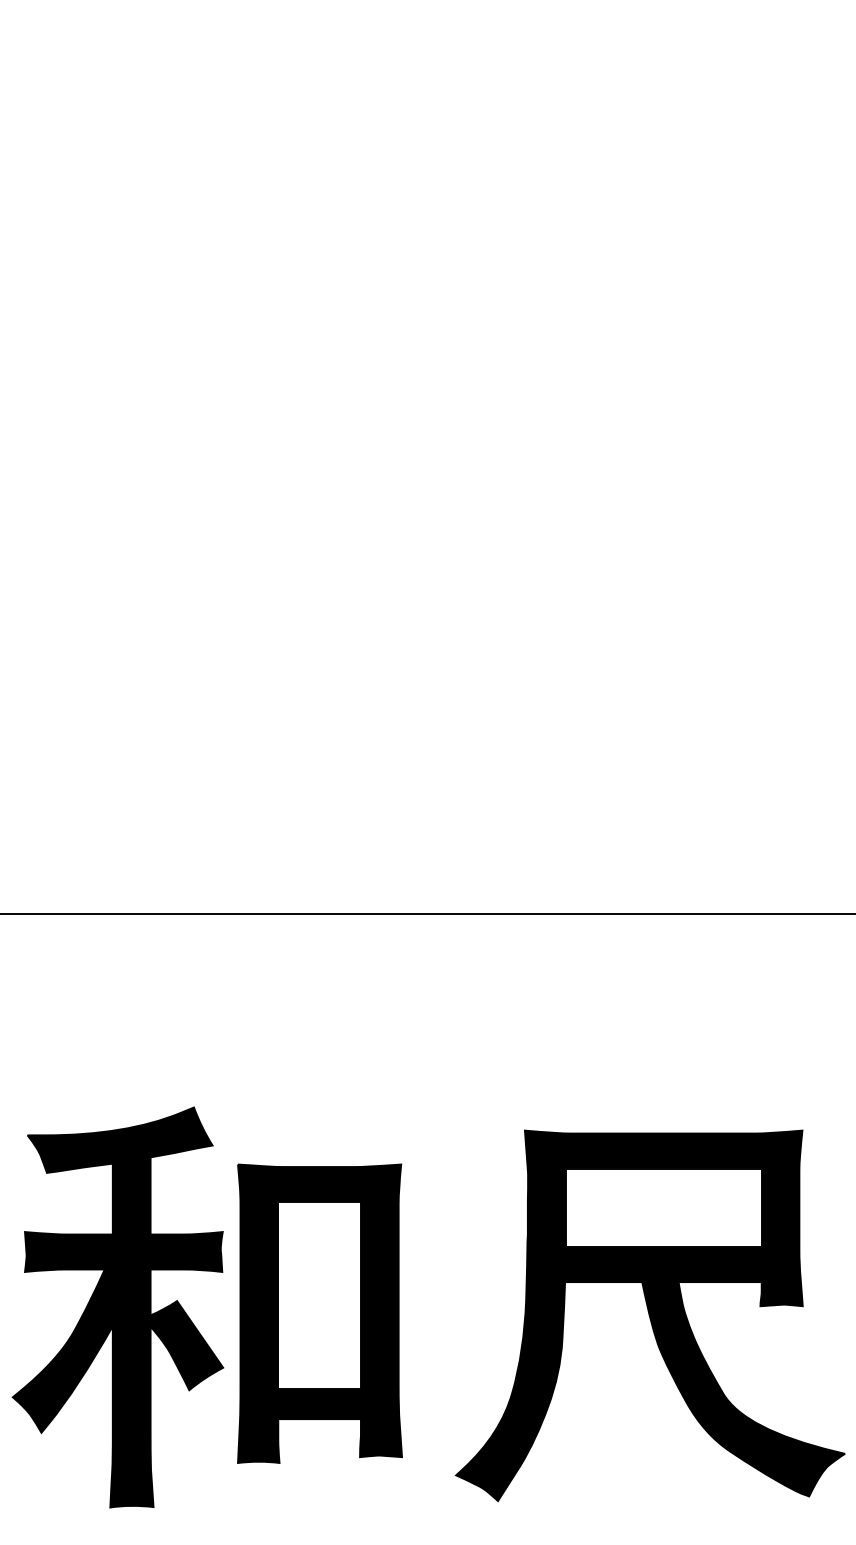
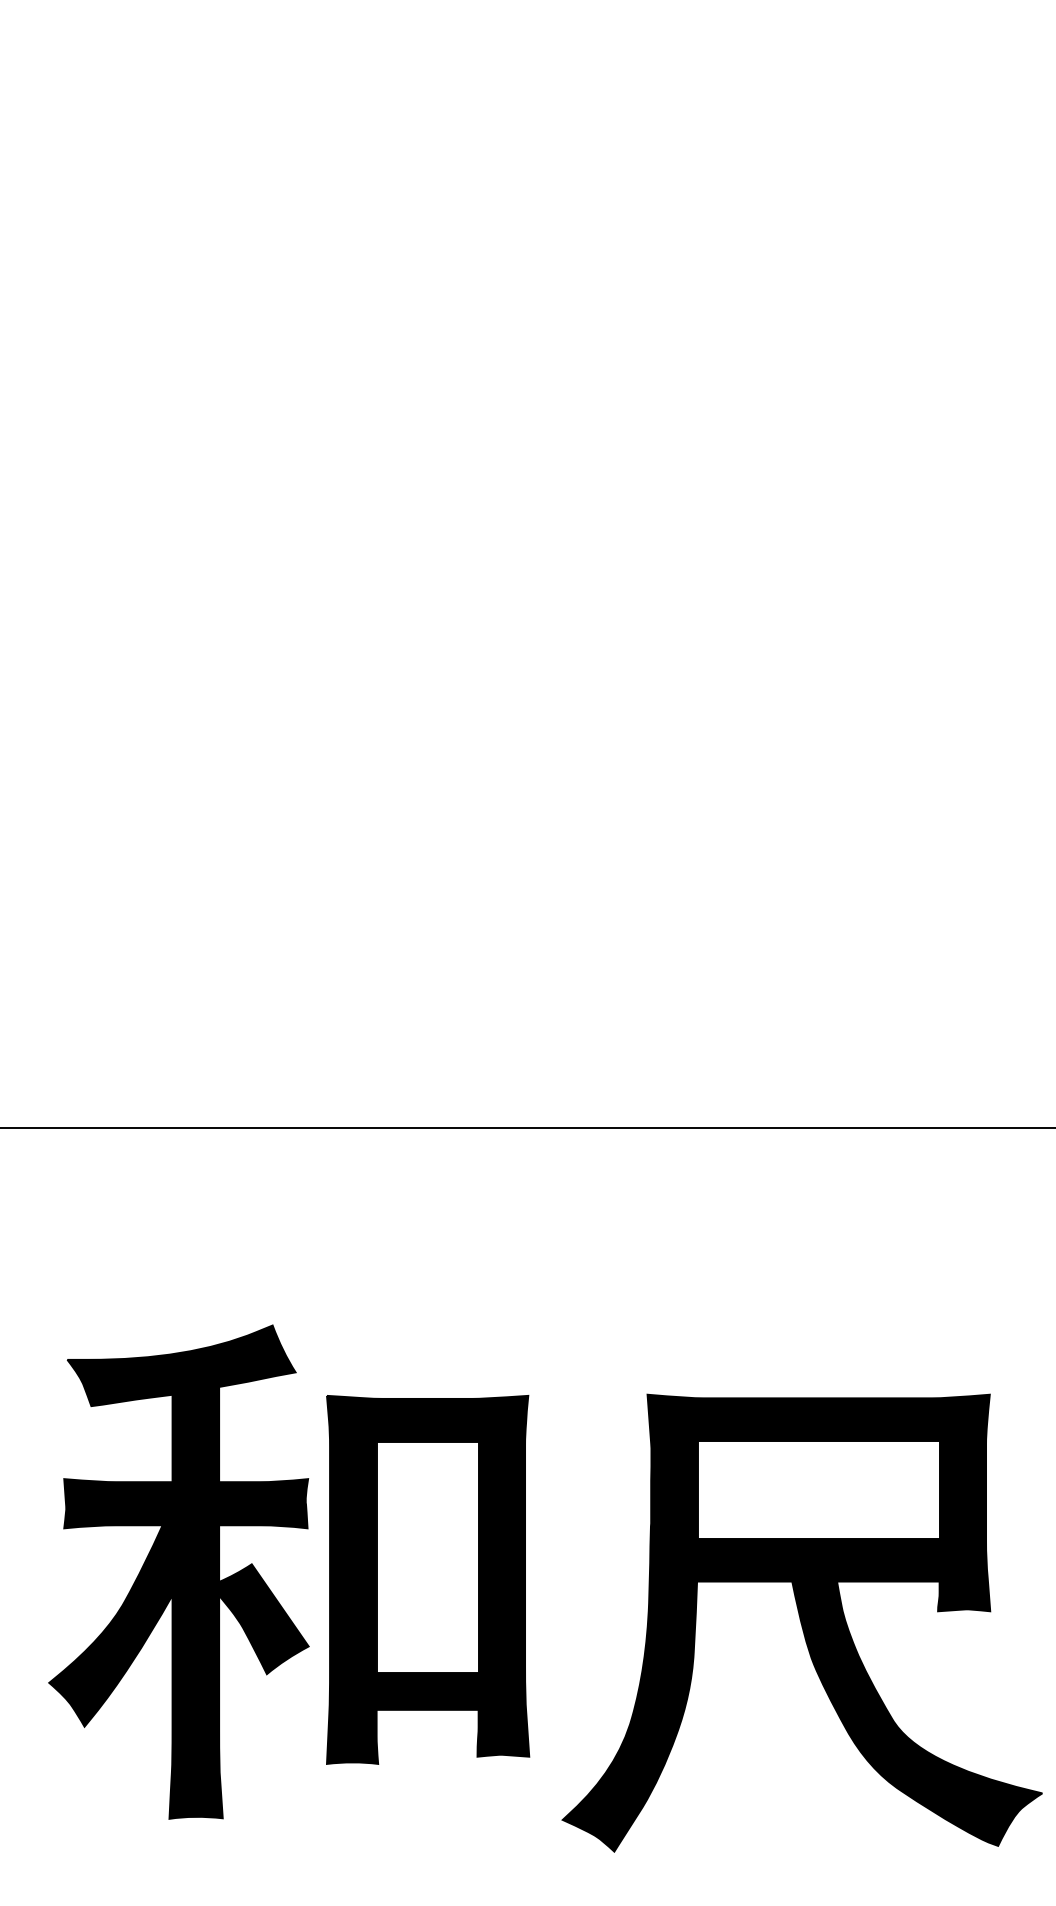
part: (190, 1318) -> (268, 1585), moved

